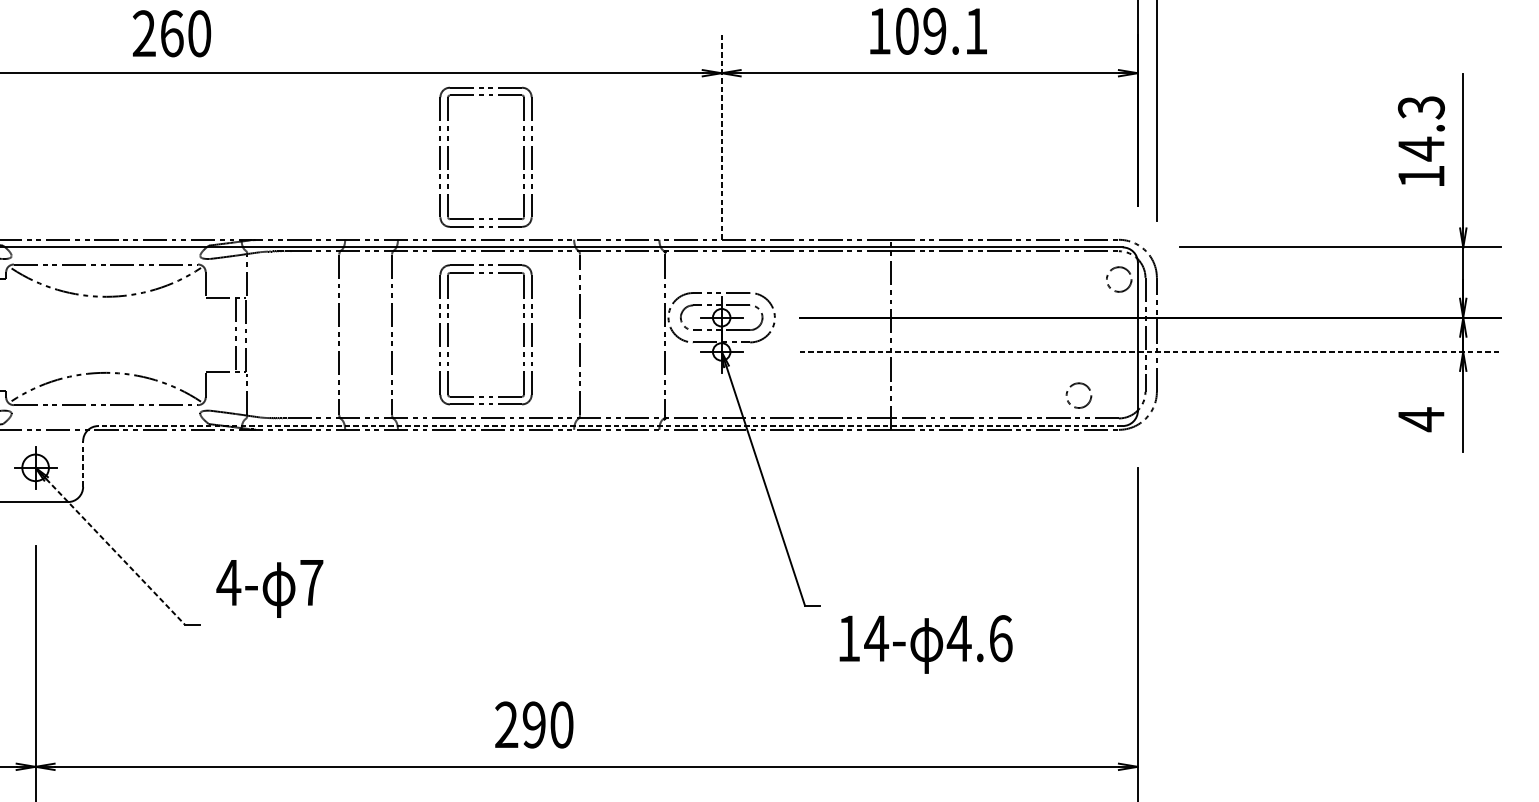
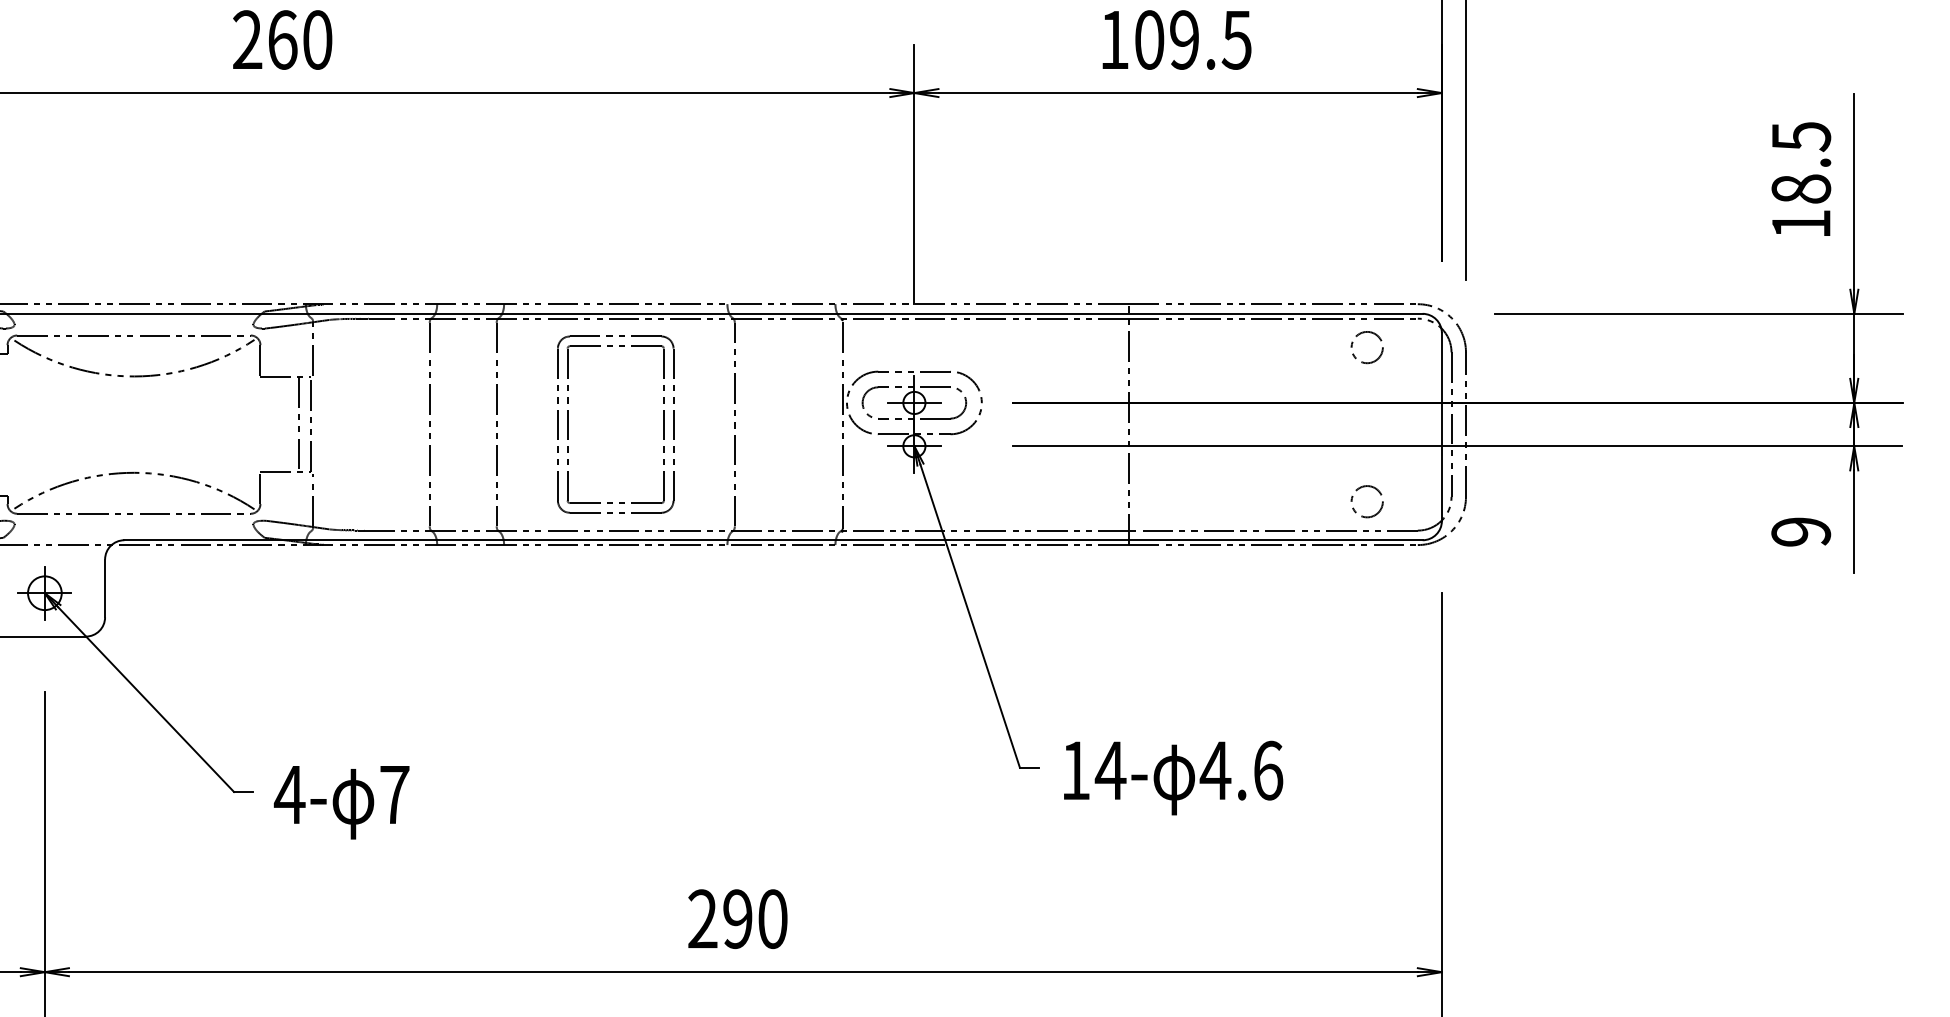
text: (975, 31) -> (1236, 40), 109.1 -> 109.5
text: (171, 33) -> (282, 39), moved
text: (1421, 128) -> (1801, 163), 14.3 -> 18.5
line: (721, 137) -> (914, 174), dashed -> solid
part: (448, 157) -> (568, 199), removed
circle: (1118, 279) -> (1366, 347), moved
line: (1150, 352) -> (1457, 446), dashed -> solid
text: (1421, 419) -> (1801, 532), 4 -> 9
line: (610, 426) -> (773, 540), dashed -> solid
line: (83, 464) -> (105, 588), dashed -> solid
line: (115, 551) -> (146, 699), dashed -> solid
text: (269, 588) -> (341, 802), moved
text: (926, 644) -> (1173, 777), moved
text: (533, 724) -> (737, 918), moved

